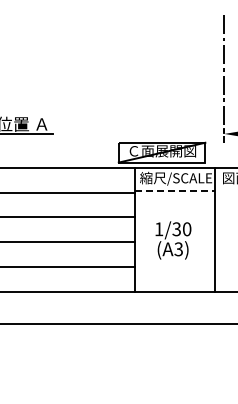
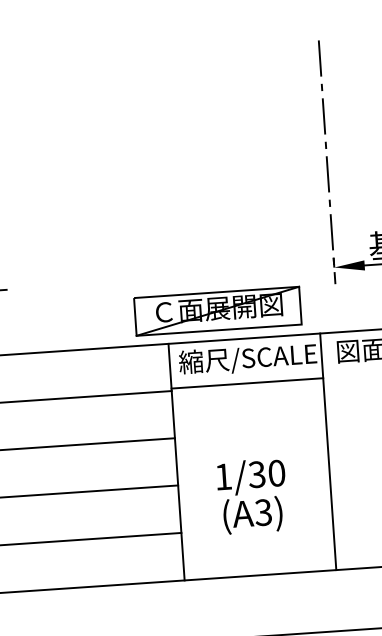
line: (174, 191) -> (246, 383), dashed -> solid
text: (173, 240) -> (252, 496), moved

